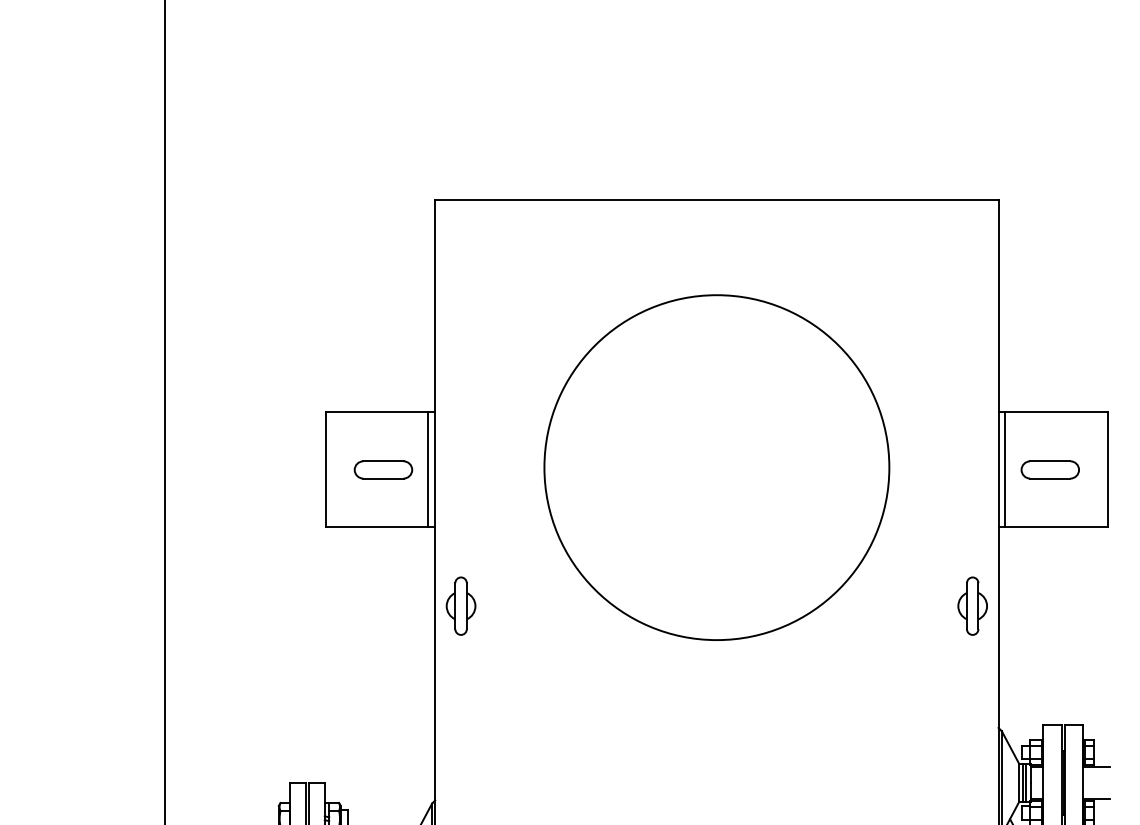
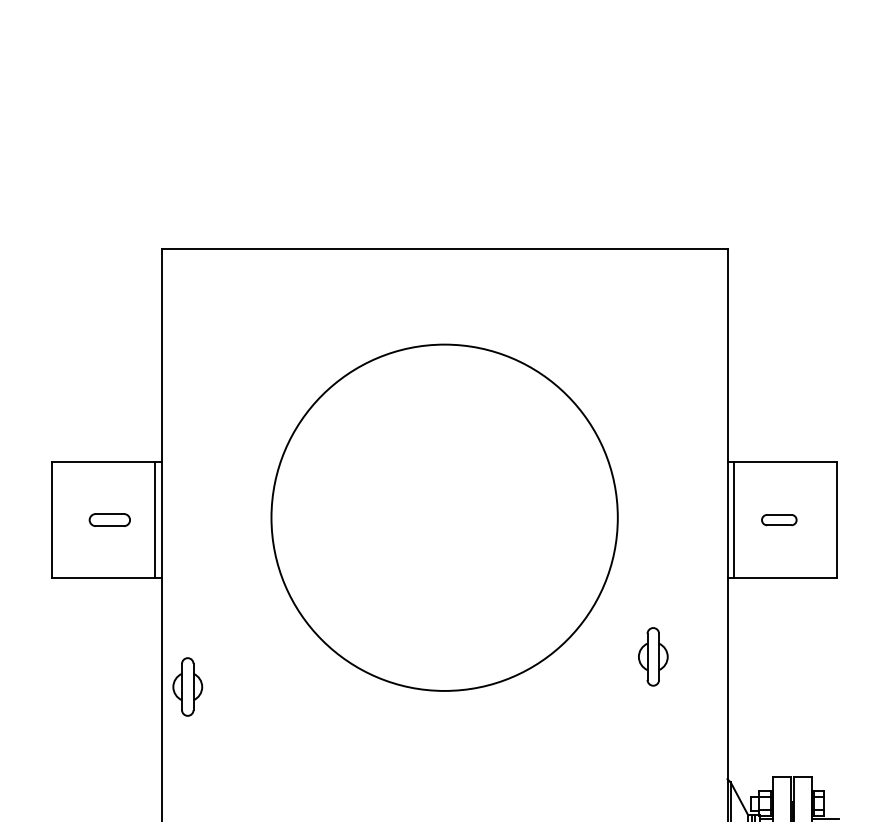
part: (383, 469) -> (109, 519), size x0.7
part: (1049, 469) -> (778, 519), size x0.6
part: (460, 605) -> (187, 686), moved
part: (972, 605) -> (653, 656), moved

